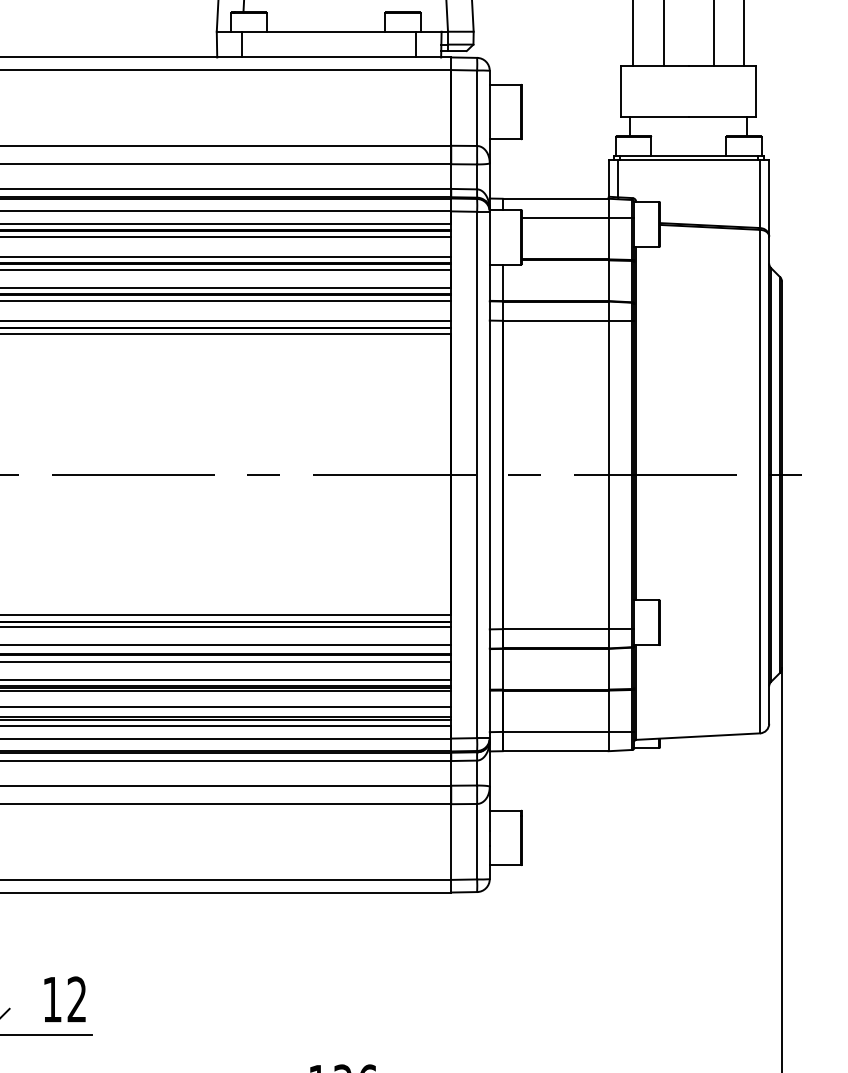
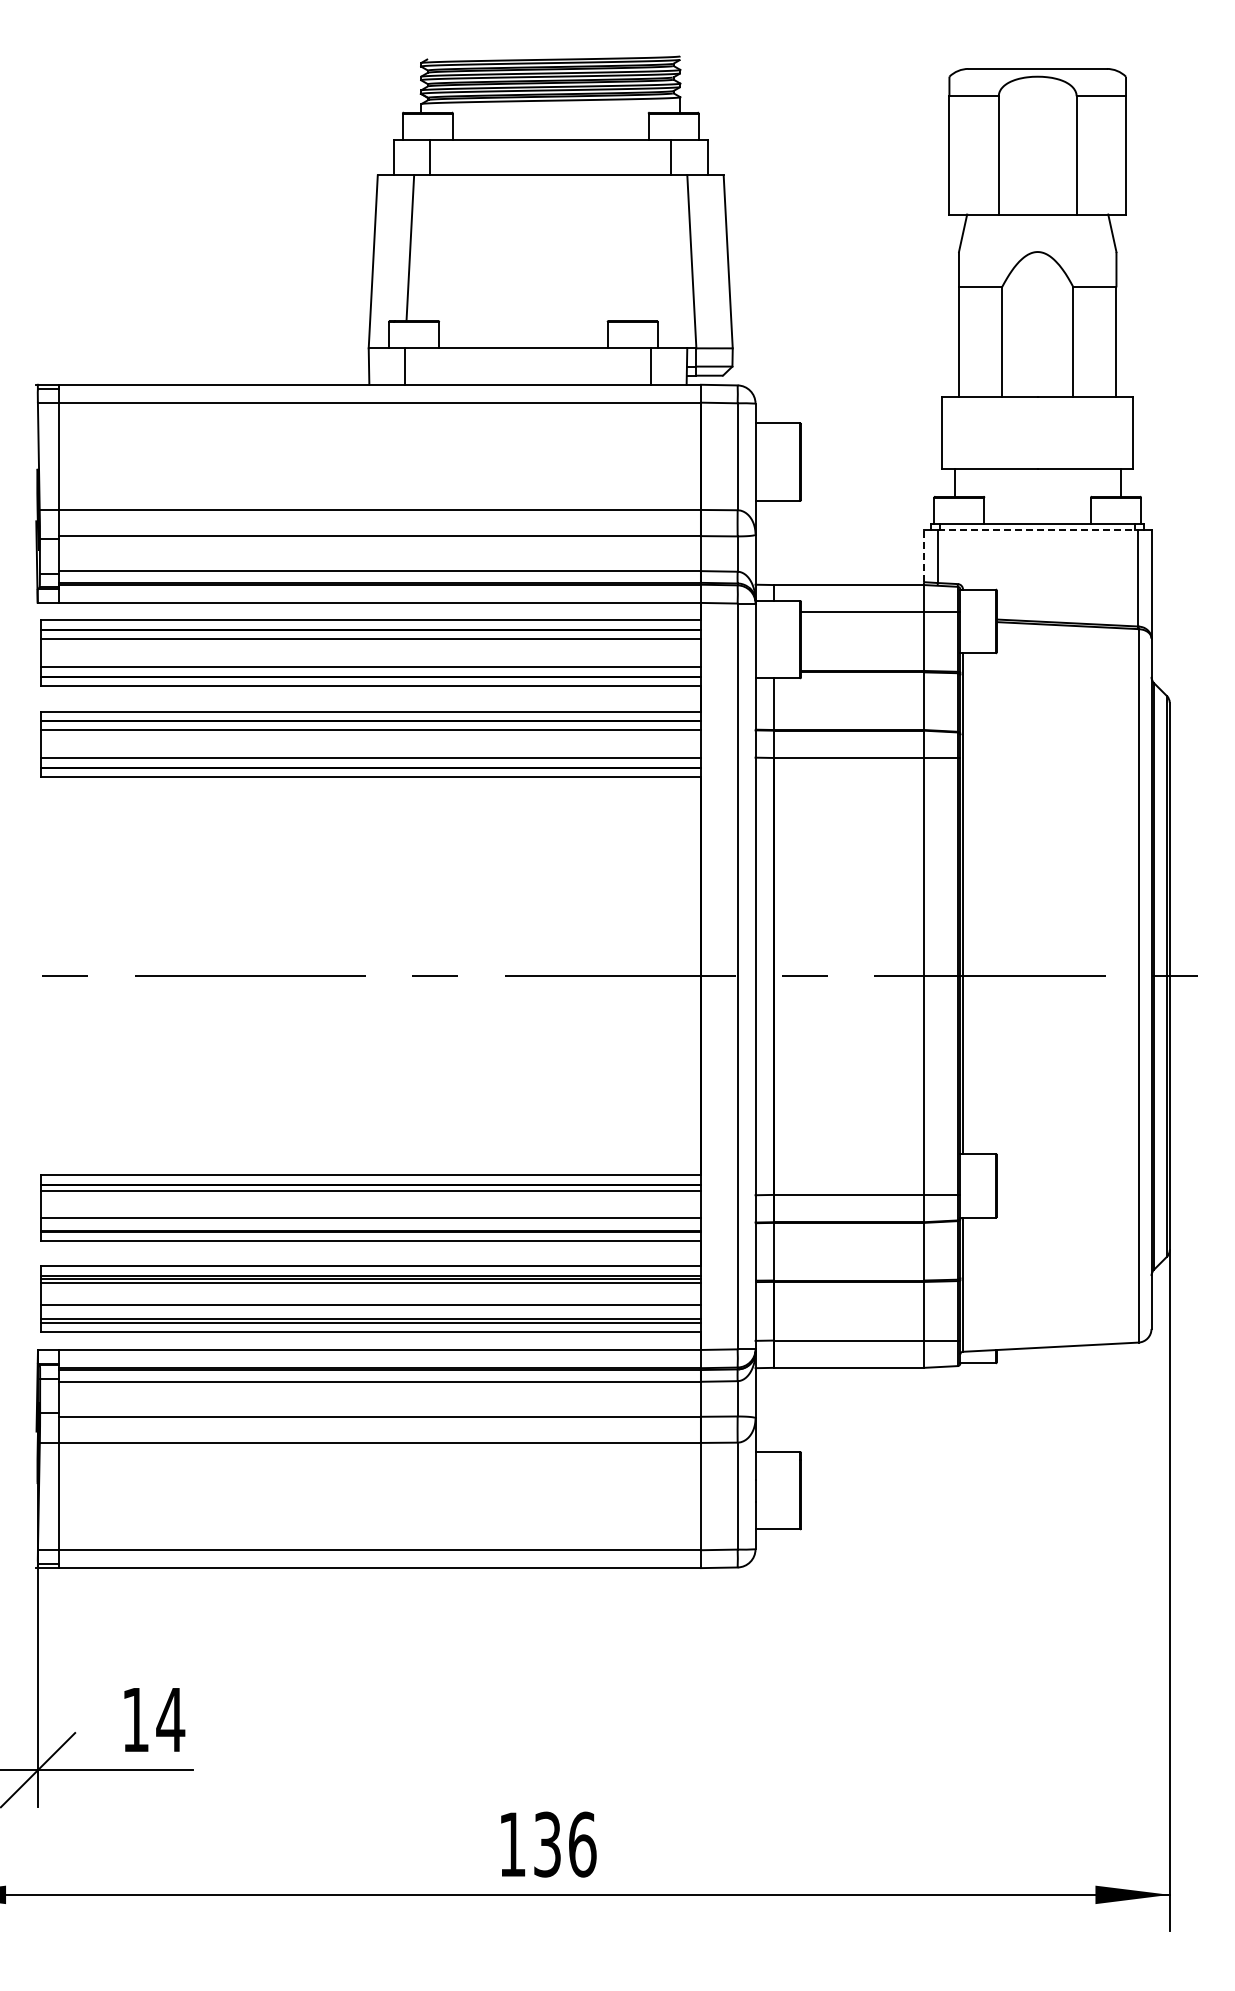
line: (689, 160) -> (1038, 530), solid -> dashed
line: (608, 178) -> (923, 556), solid -> dashed
text: (76, 999) -> (170, 1719), 12 -> 14

